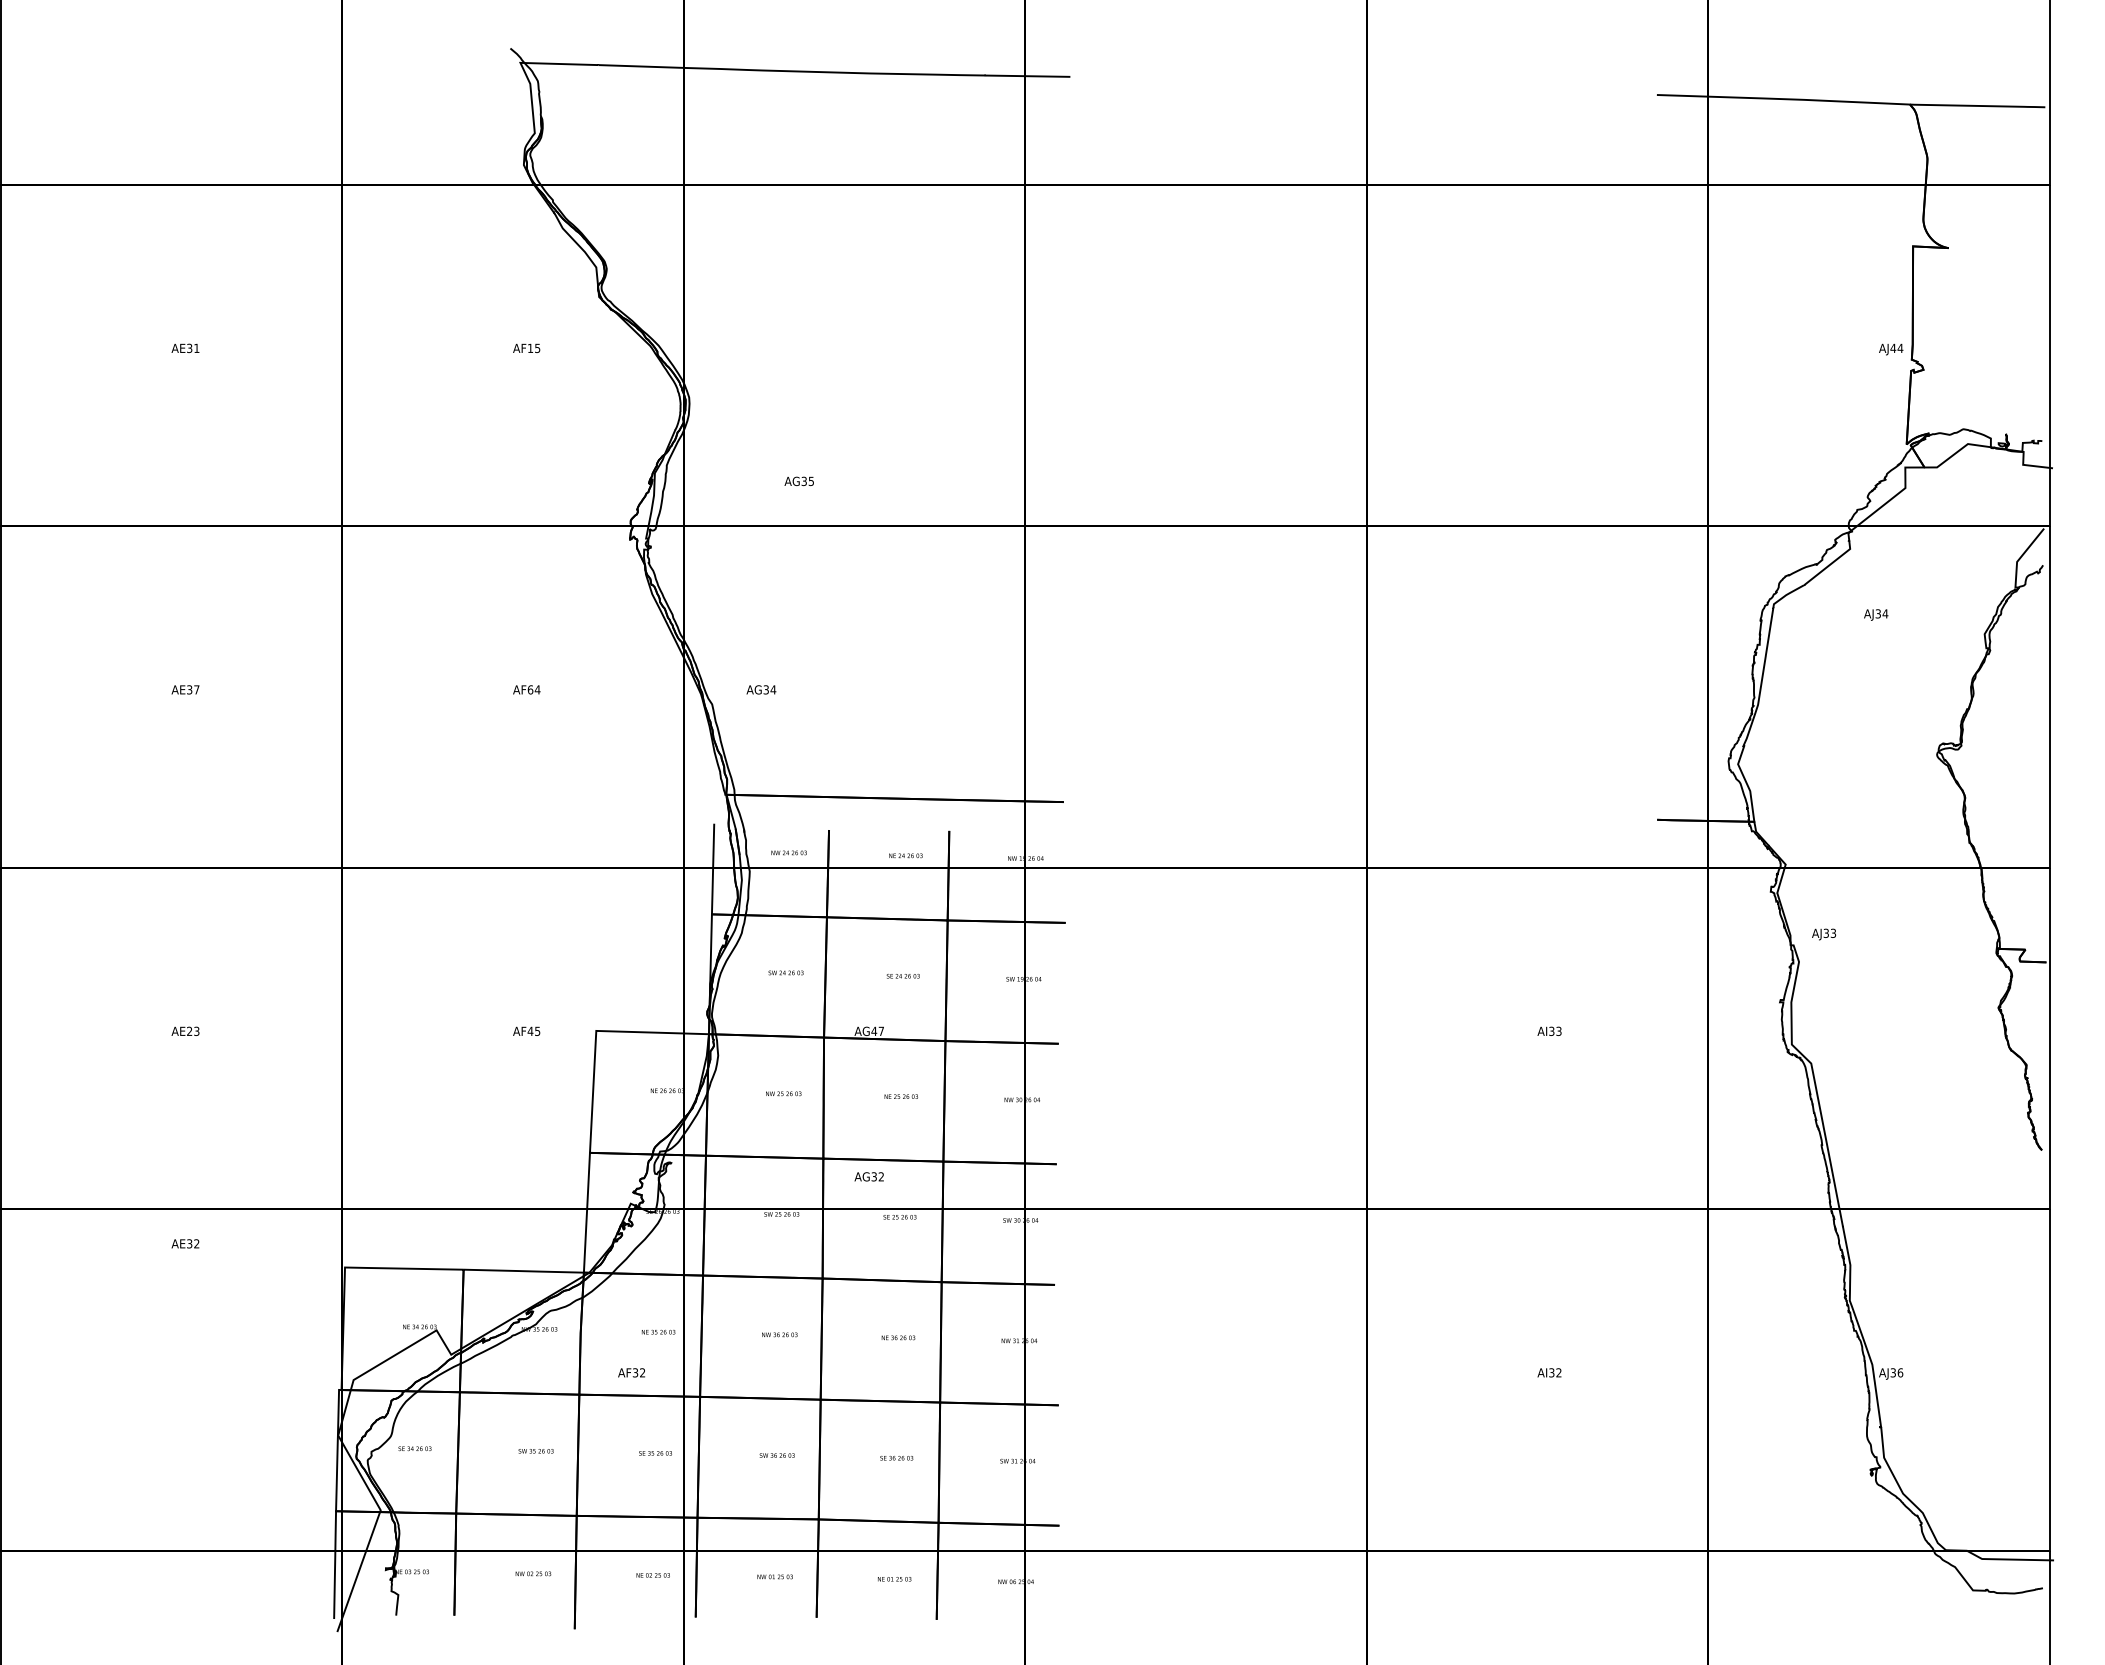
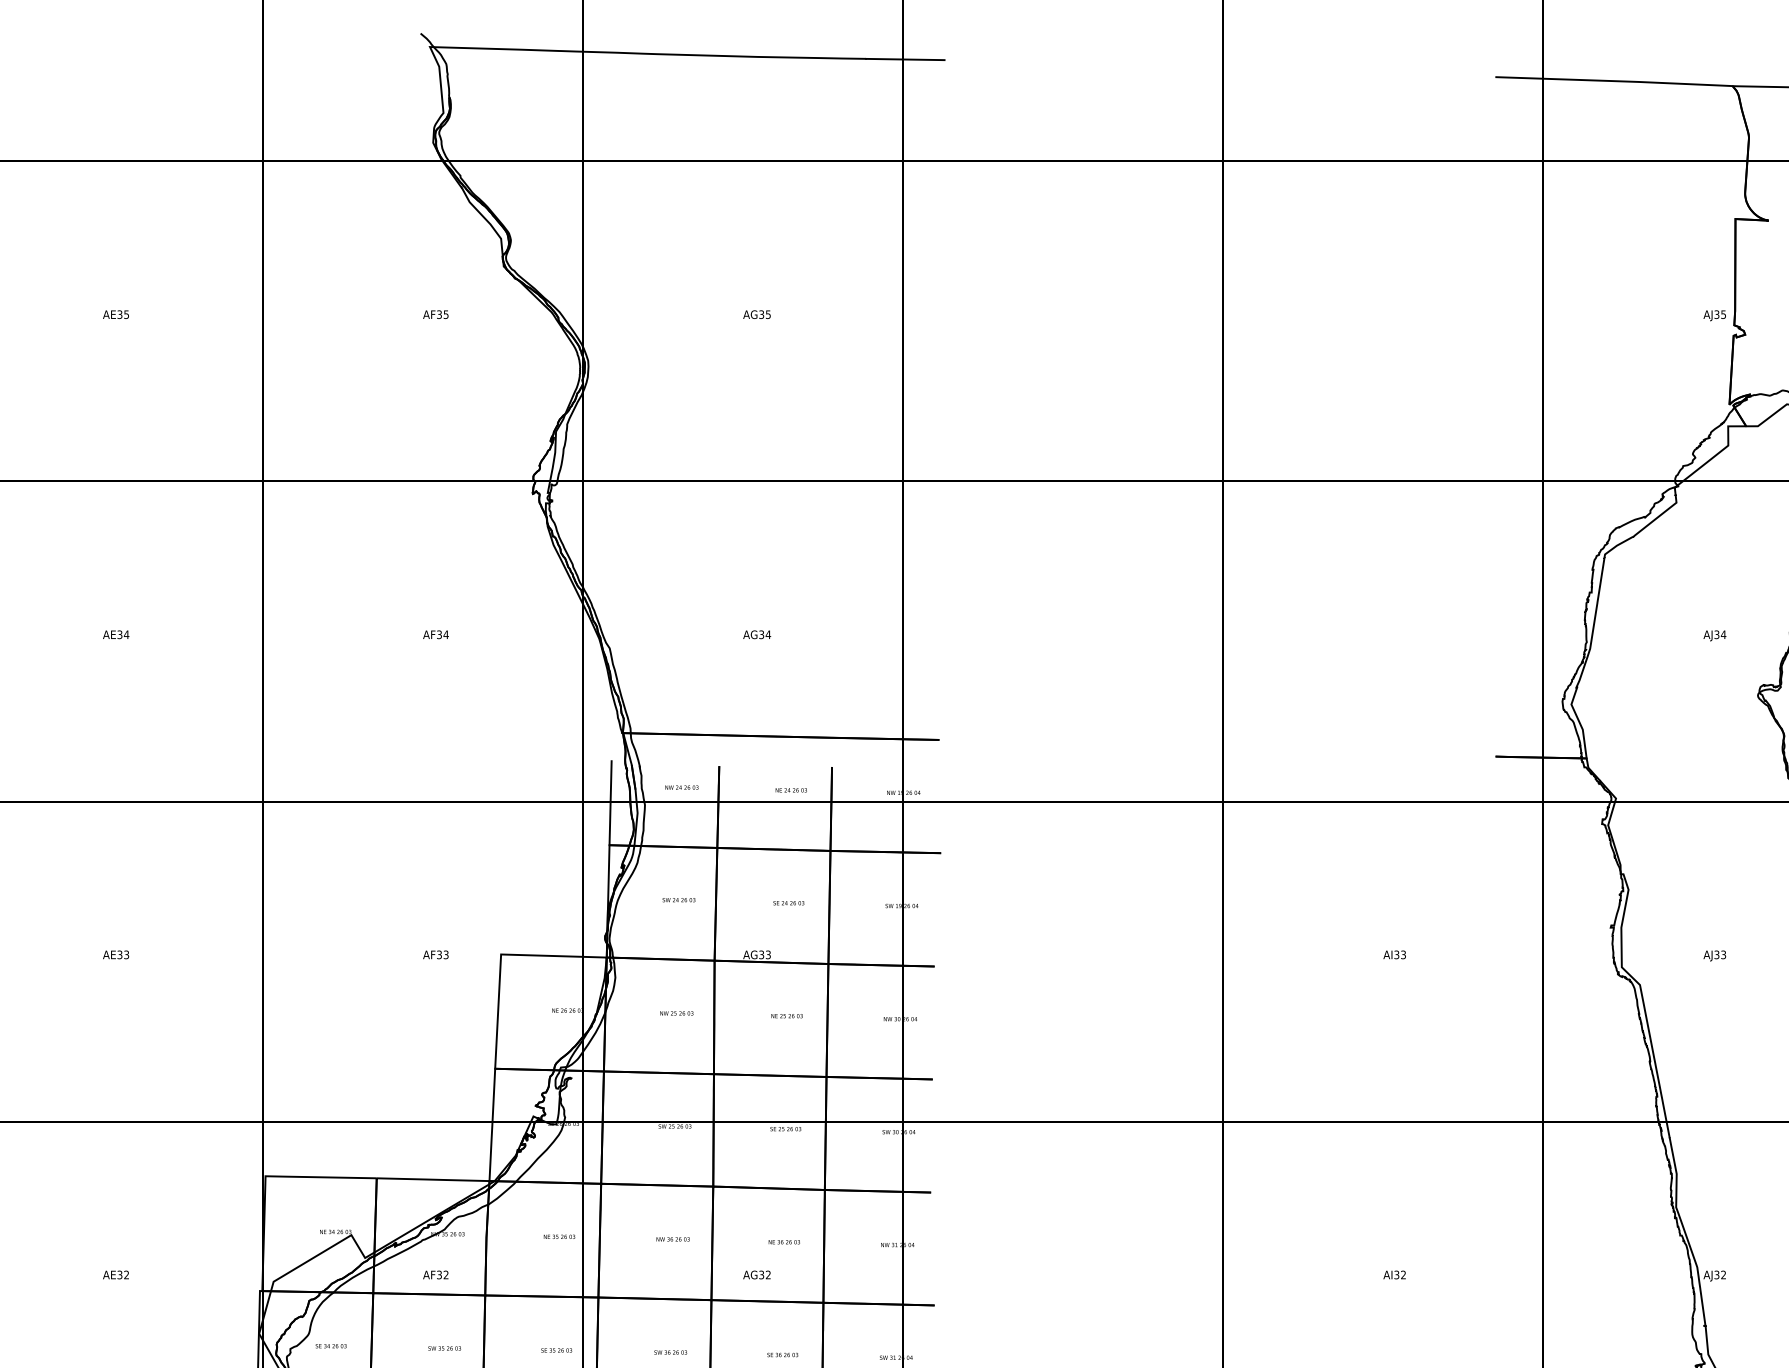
text: (196, 348) -> (126, 314), AE31 -> AE35
text: (530, 348) -> (439, 314), AF15 -> AF35
text: (1896, 348) -> (1719, 314), AJ44 -> AJ35
text: (798, 481) -> (756, 314), moved
text: (1876, 614) -> (1715, 635), moved
text: (196, 689) -> (126, 634), AE37 -> AE34
text: (530, 689) -> (439, 634), AF64 -> AF34
text: (761, 689) -> (757, 634), moved
text: (1824, 934) -> (1715, 955), moved
text: (533, 1030) -> (442, 954), AF45 -> AF33
text: (877, 1030) -> (764, 954), AG47 -> AG33
text: (189, 1031) -> (119, 955), AE23 -> AE33
text: (868, 1176) -> (756, 1274), moved
text: (185, 1243) -> (116, 1274), moved
text: (631, 1372) -> (435, 1274), moved
text: (1900, 1372) -> (1723, 1274), AJ36 -> AJ32

